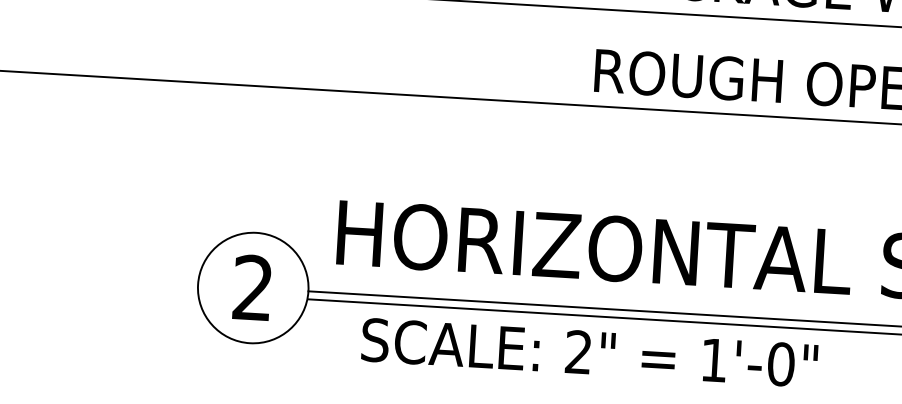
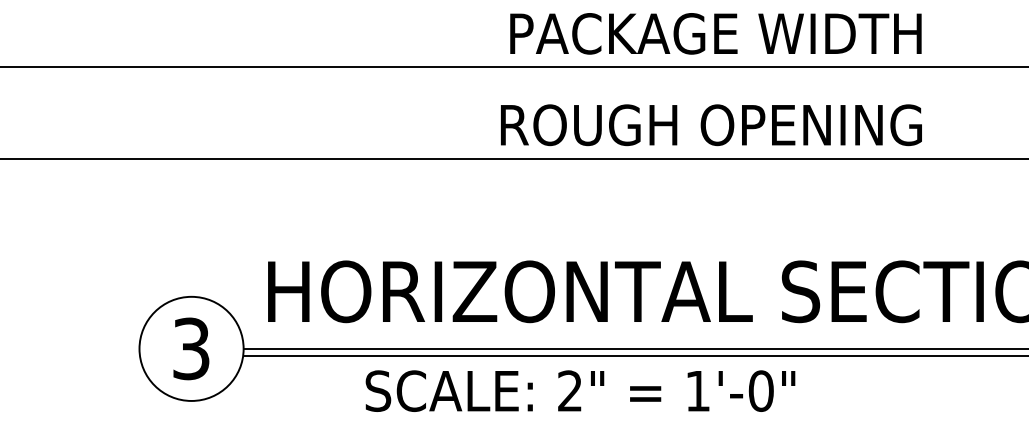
text: (253, 287) -> (191, 348), 2 -> 3
text: (589, 352) -> (580, 390), moved

